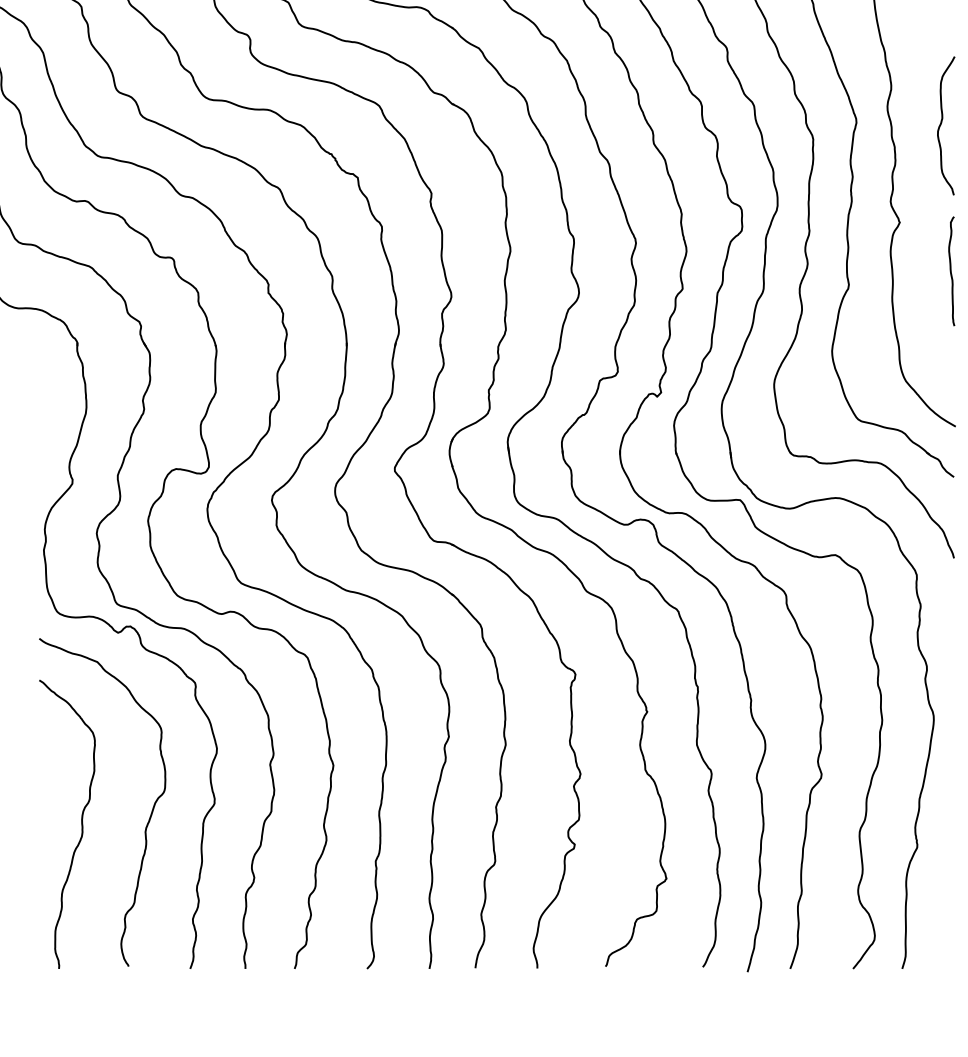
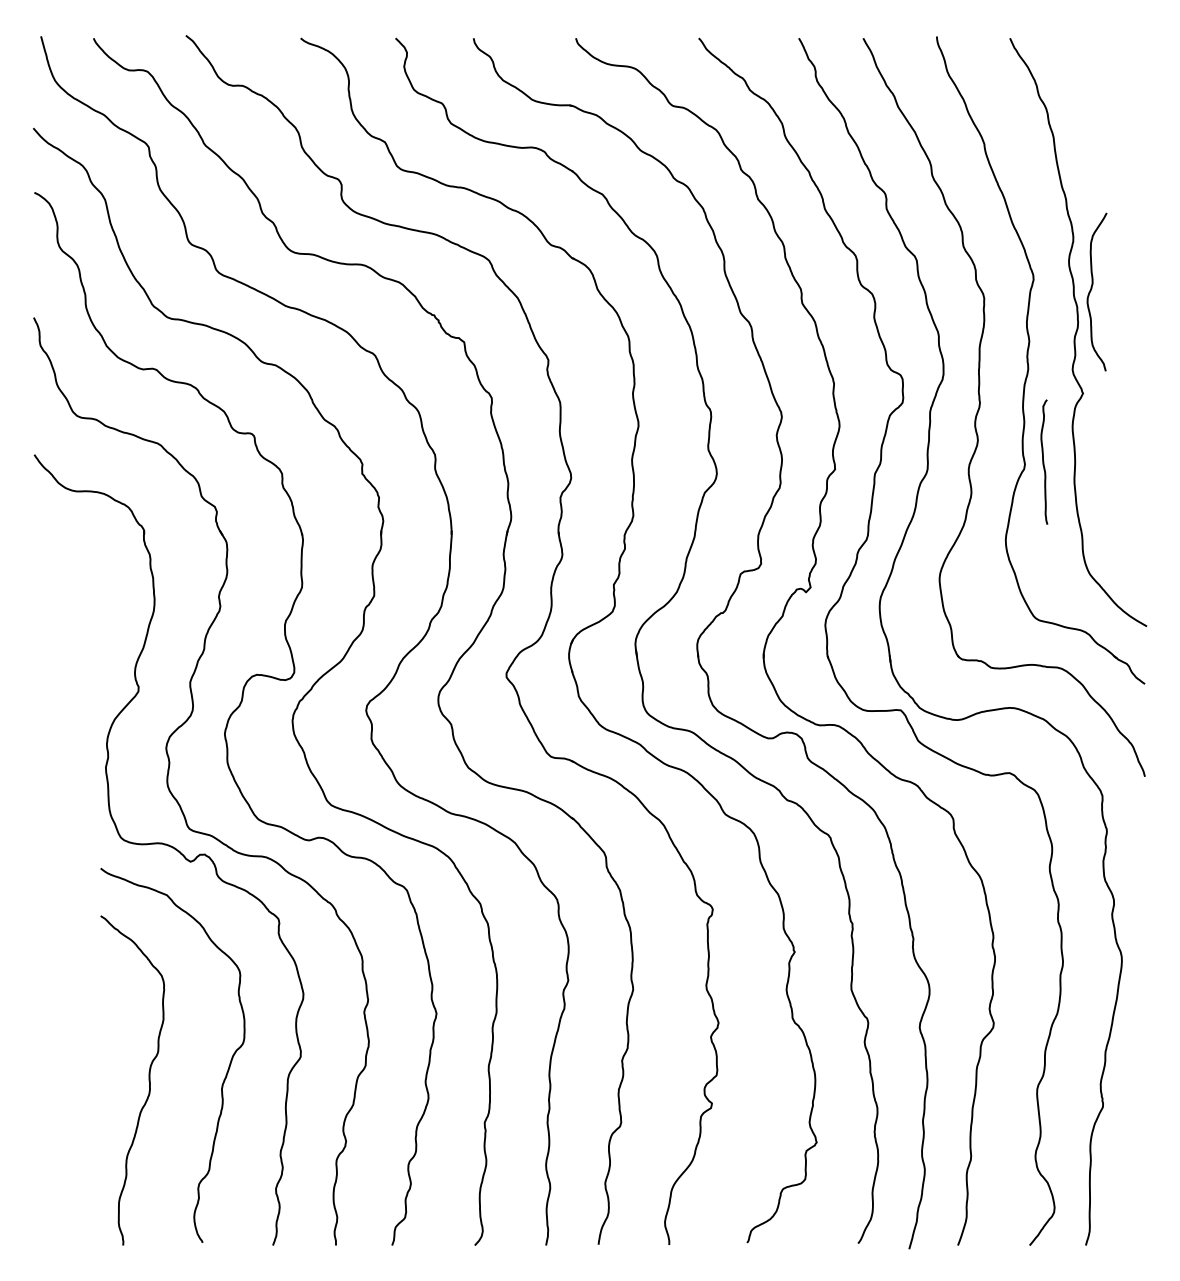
curve: (942, 122) -> (1092, 288), moved
curve: (951, 270) -> (1044, 461), moved

